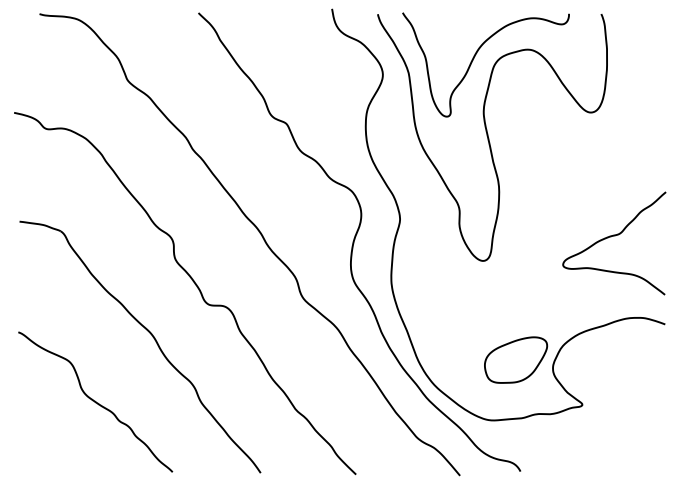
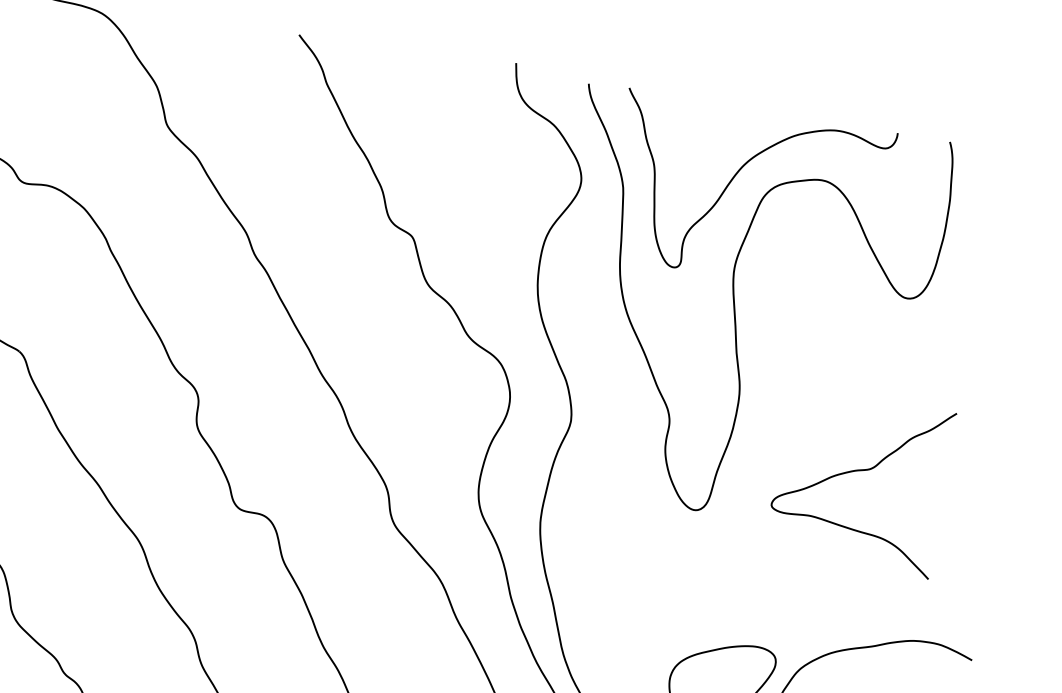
curve: (611, 237) -> (856, 472), moved

